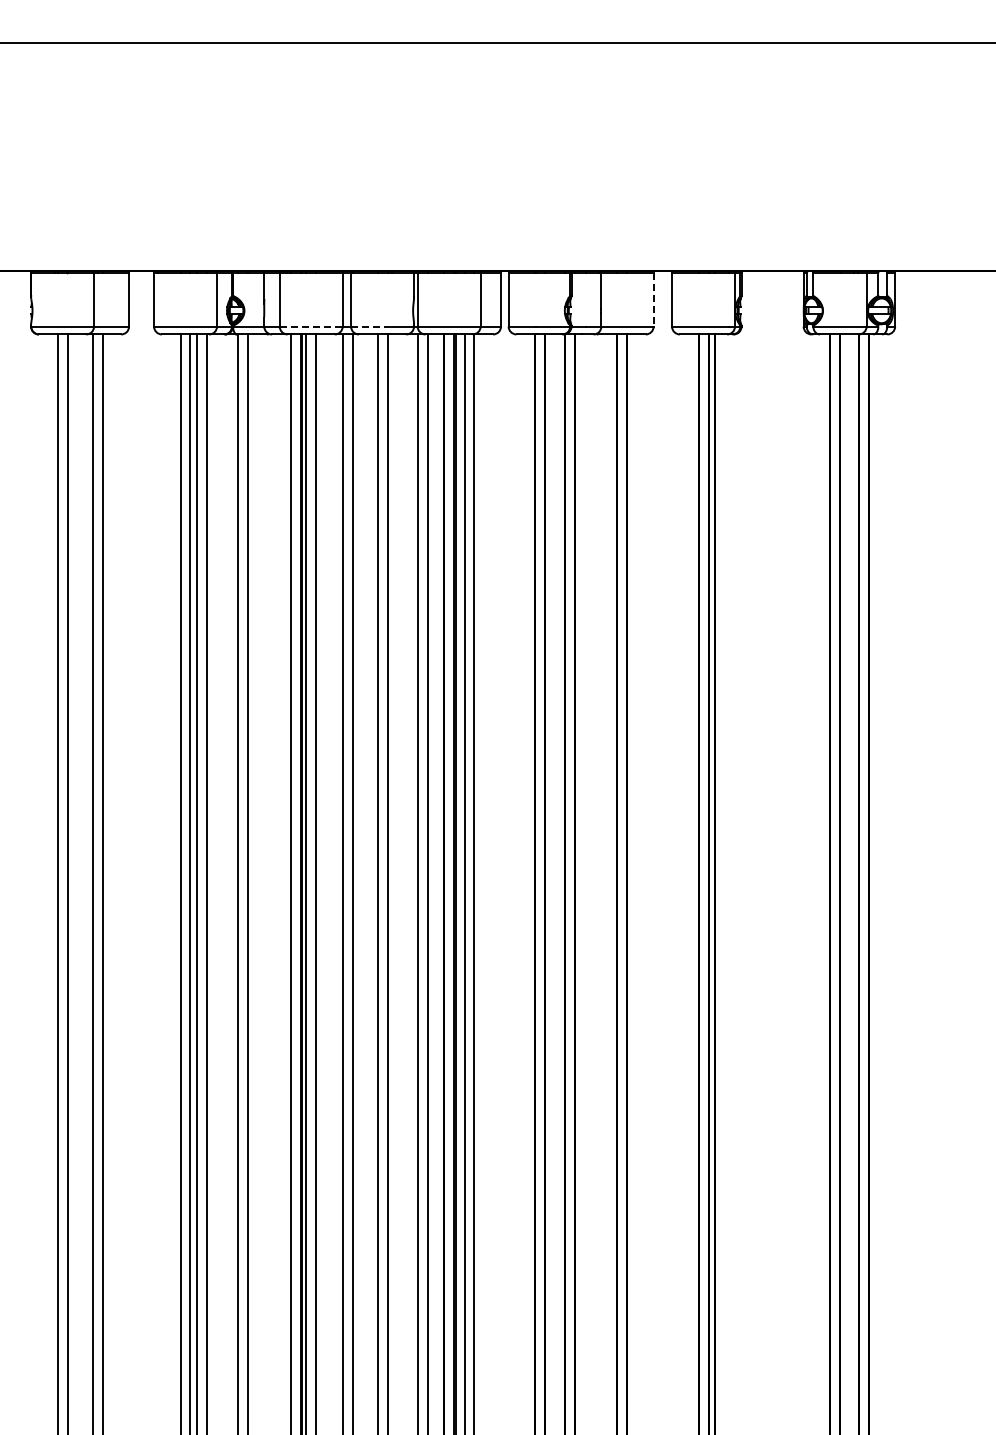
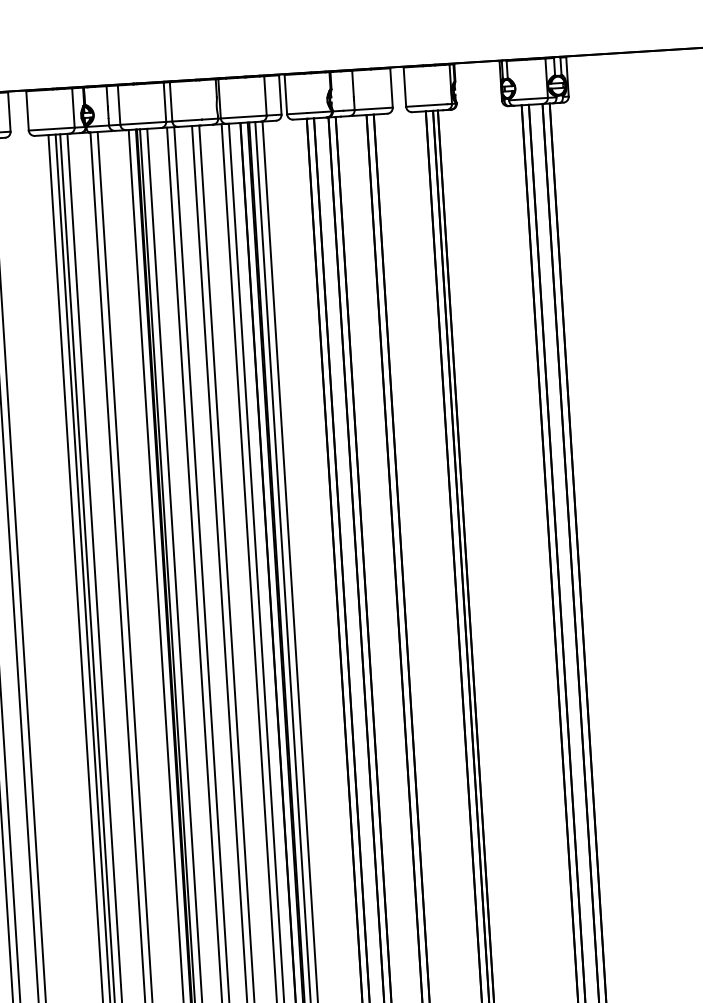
line: (653, 299) -> (391, 87), dashed -> solid
line: (311, 326) -> (143, 123), dashed -> solid
line: (371, 326) -> (187, 120), dashed -> solid

